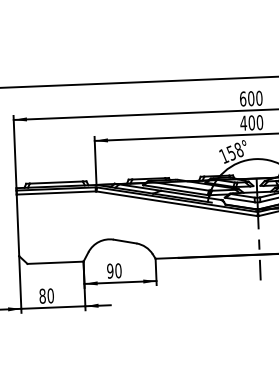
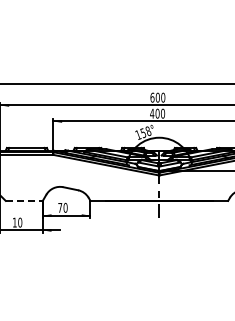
line: (55, 262) -> (24, 200), solid -> dashed
text: (110, 270) -> (60, 207), 90 -> 70
text: (42, 296) -> (14, 222), 80 -> 10

